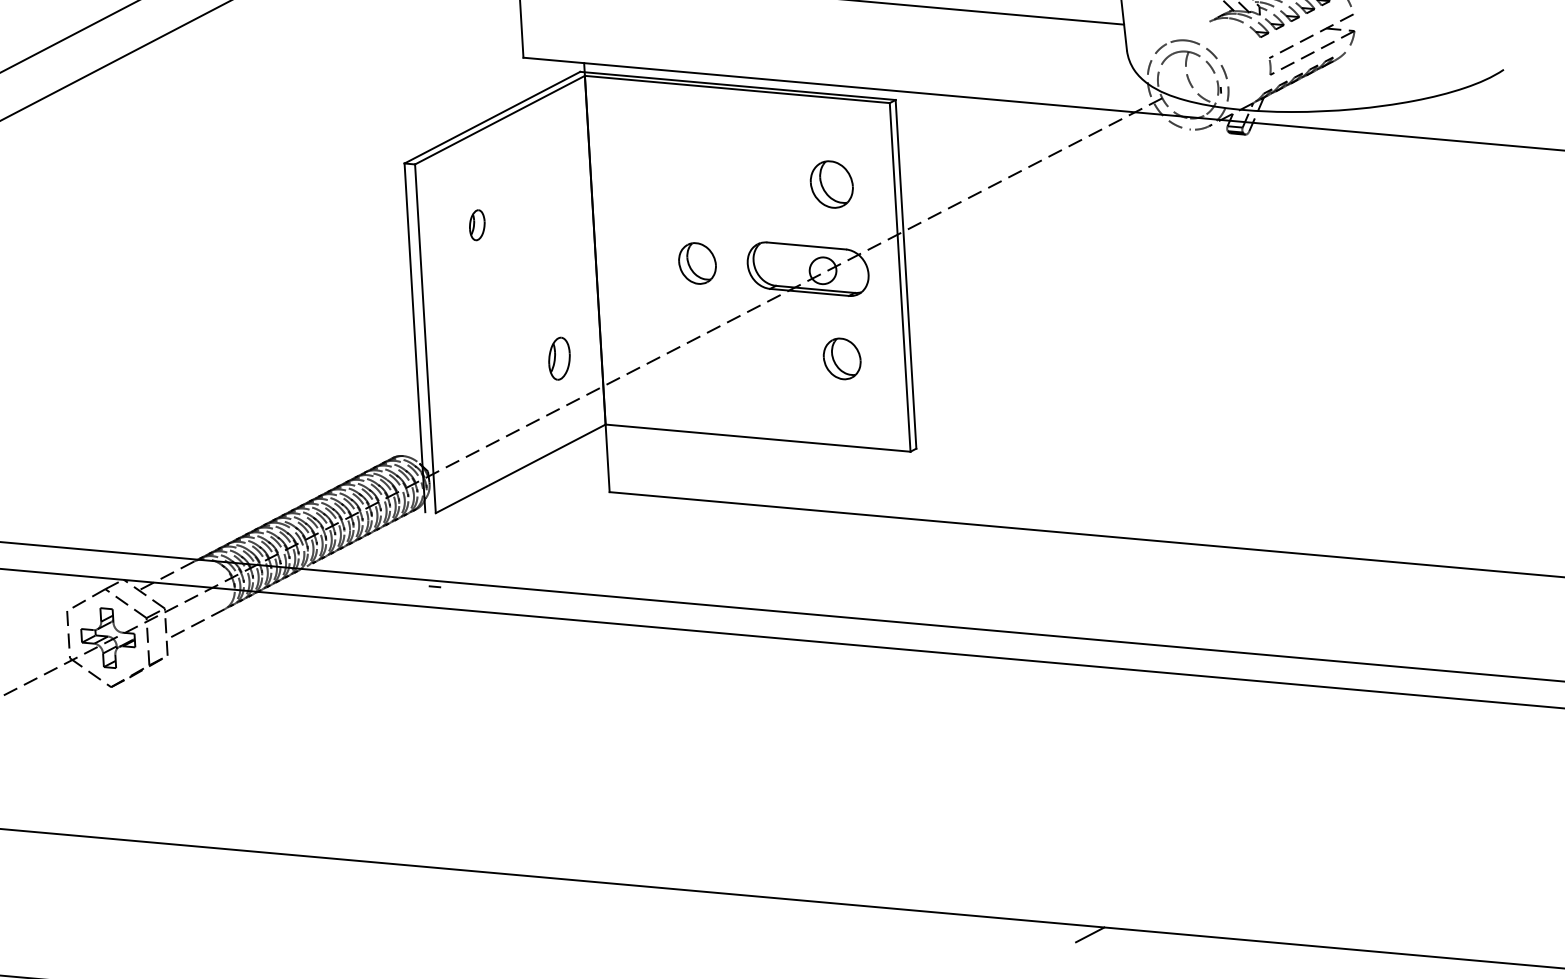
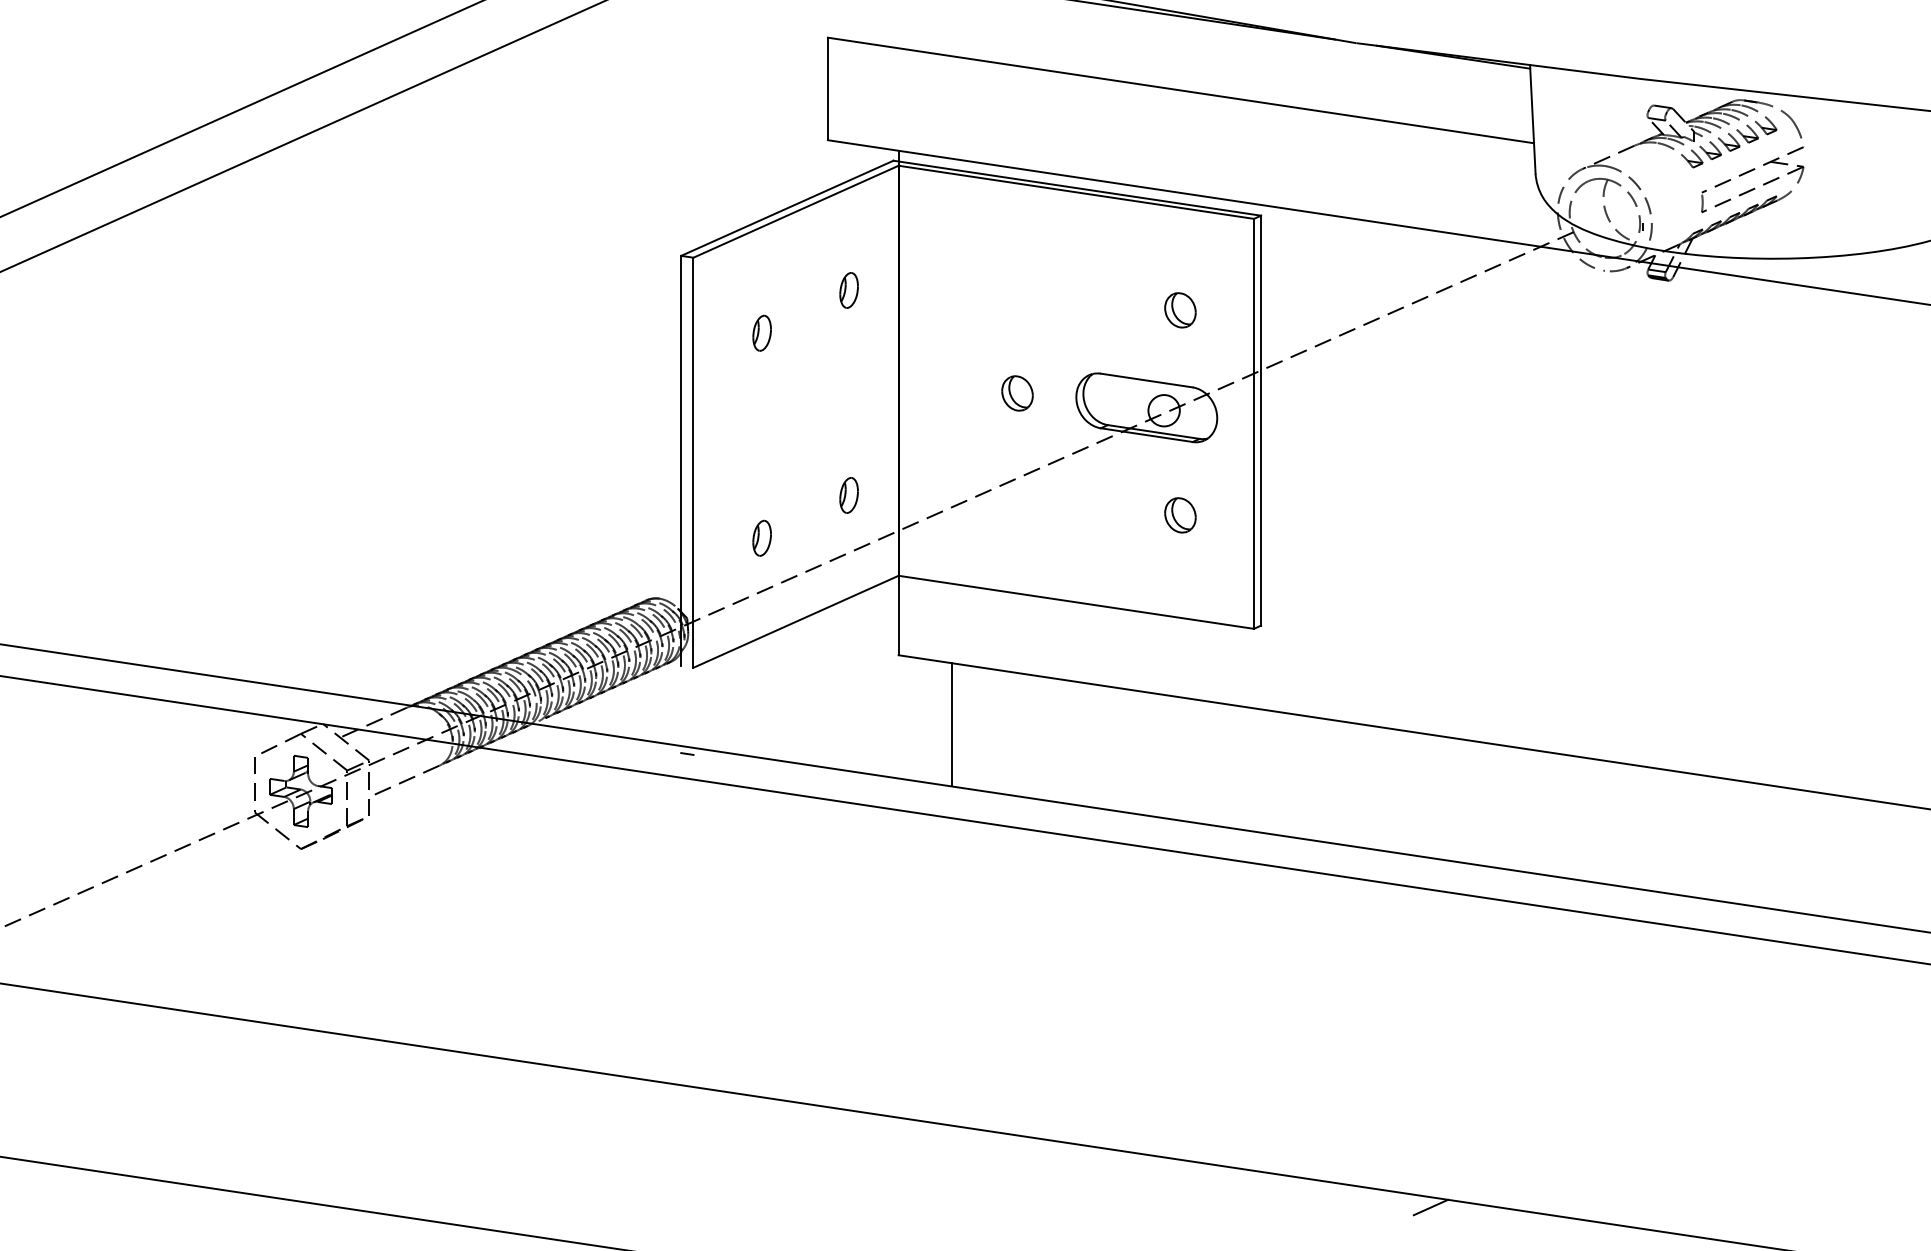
line: (1188, 32) -> (1608, 156), added
part: (548, 184) -> (848, 290), added
part: (831, 184) -> (1180, 310), size x0.62
part: (697, 263) -> (1017, 393), size x0.71
part: (558, 358) -> (848, 495), size x0.71
part: (842, 359) -> (1180, 515), size x0.71
part: (487, 398) -> (761, 537), added
line: (658, 548) -> (951, 724), added

